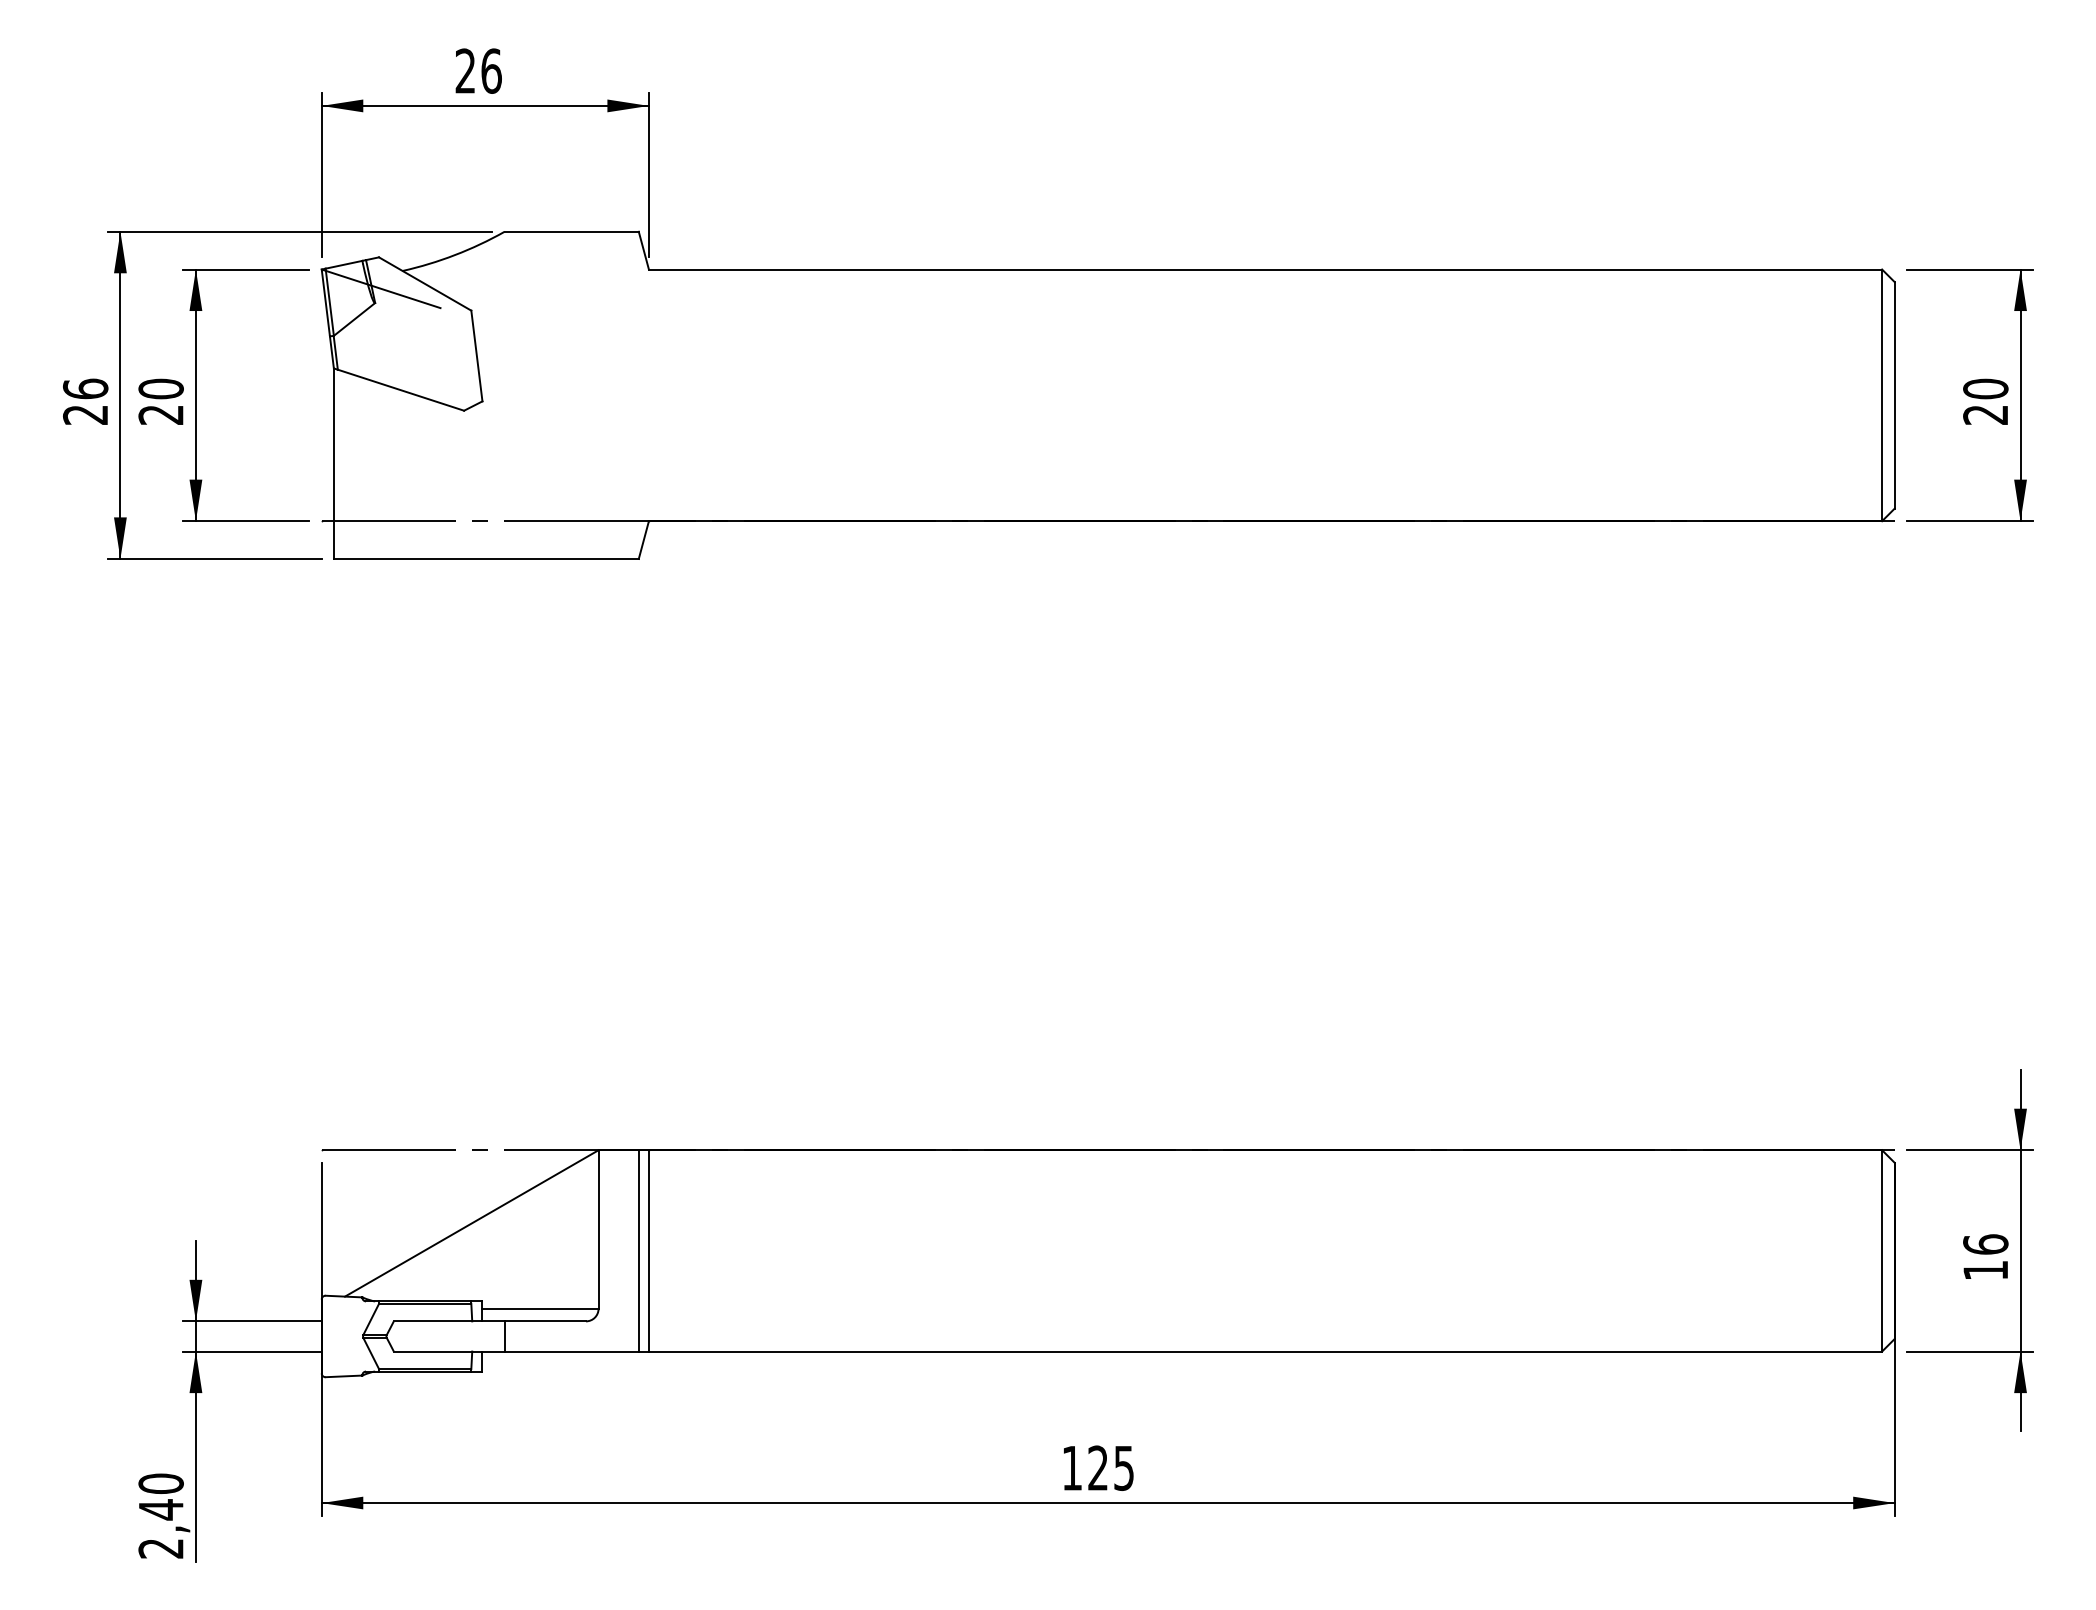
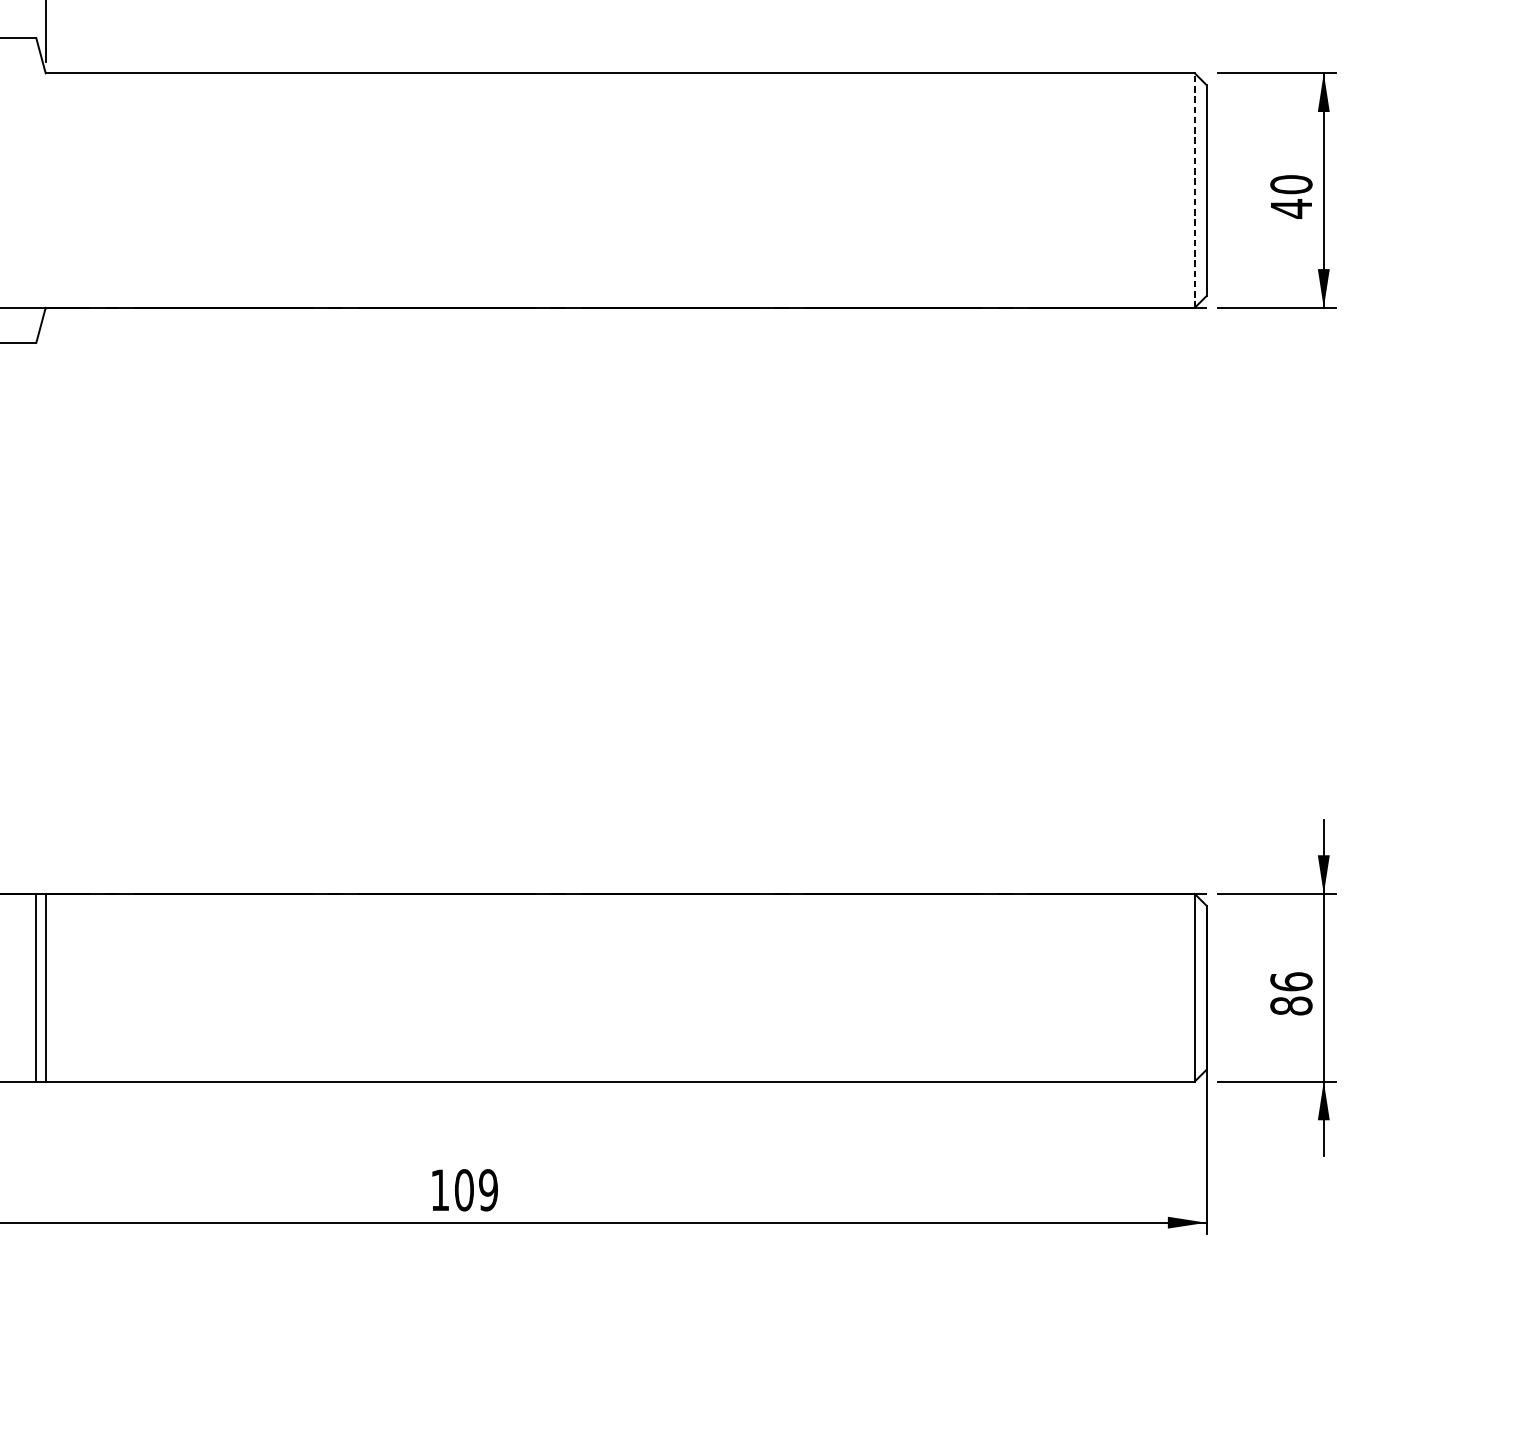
line: (1882, 395) -> (1195, 190), solid -> dashed
text: (1985, 414) -> (1291, 208), 20 -> 40
text: (1985, 1270) -> (1291, 1006), 16 -> 86
text: (1111, 1467) -> (476, 1189), 125 -> 109

